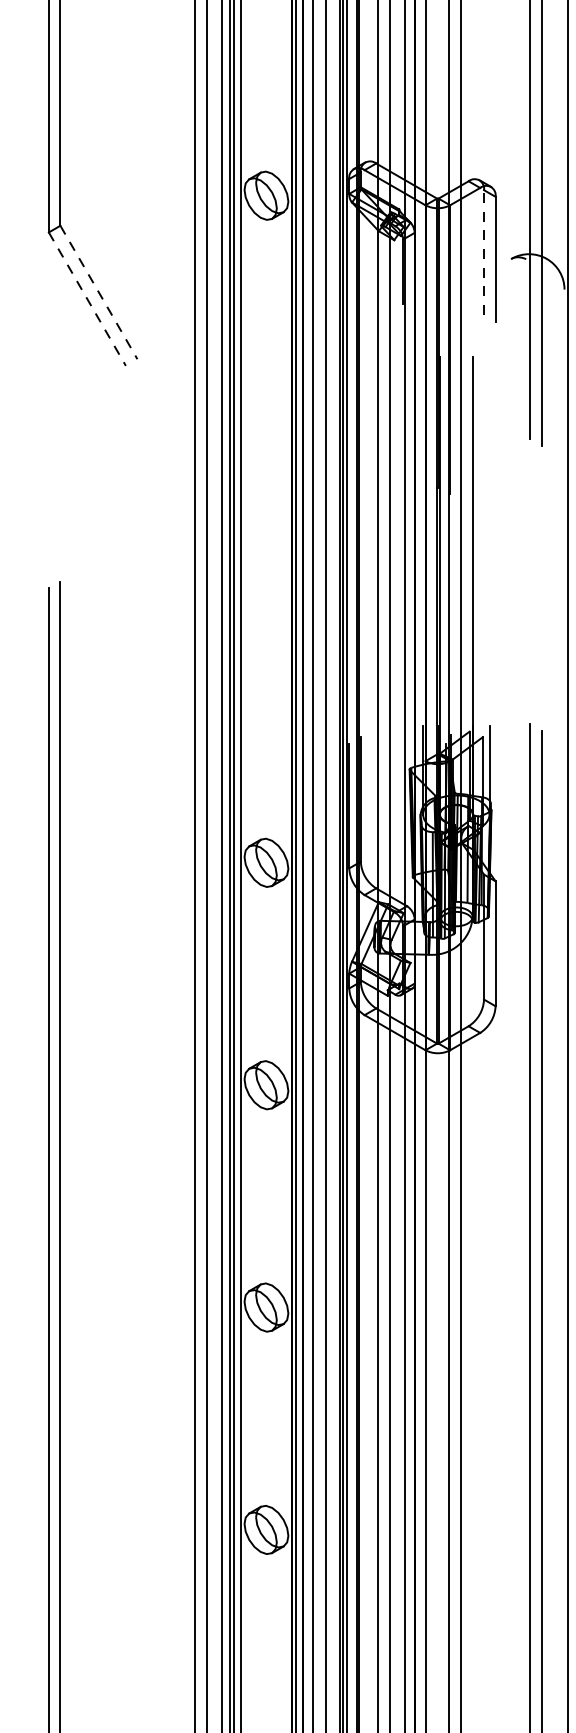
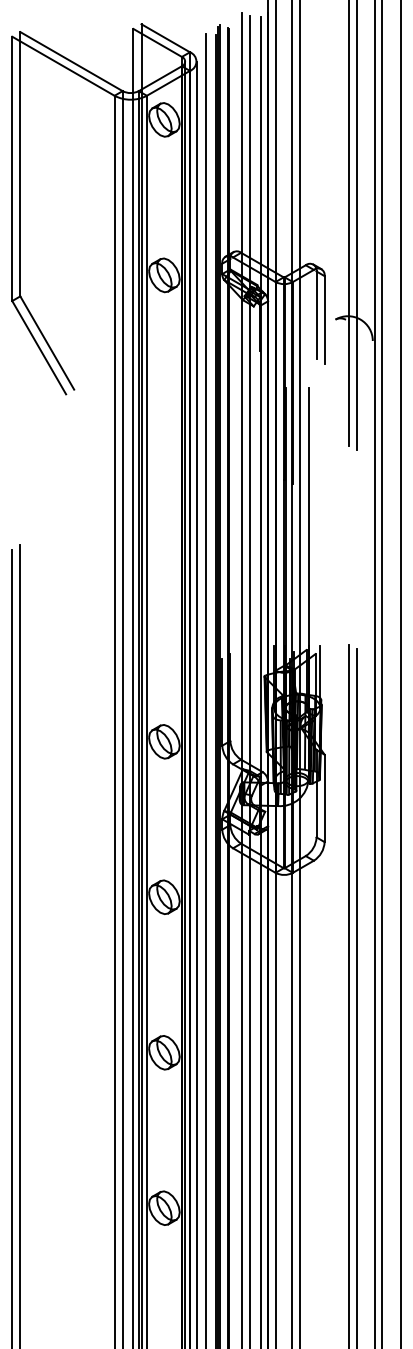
line: (483, 253) -> (316, 315), dashed -> solid
line: (99, 293) -> (47, 343), dashed -> solid
line: (87, 298) -> (39, 347), dashed -> solid

